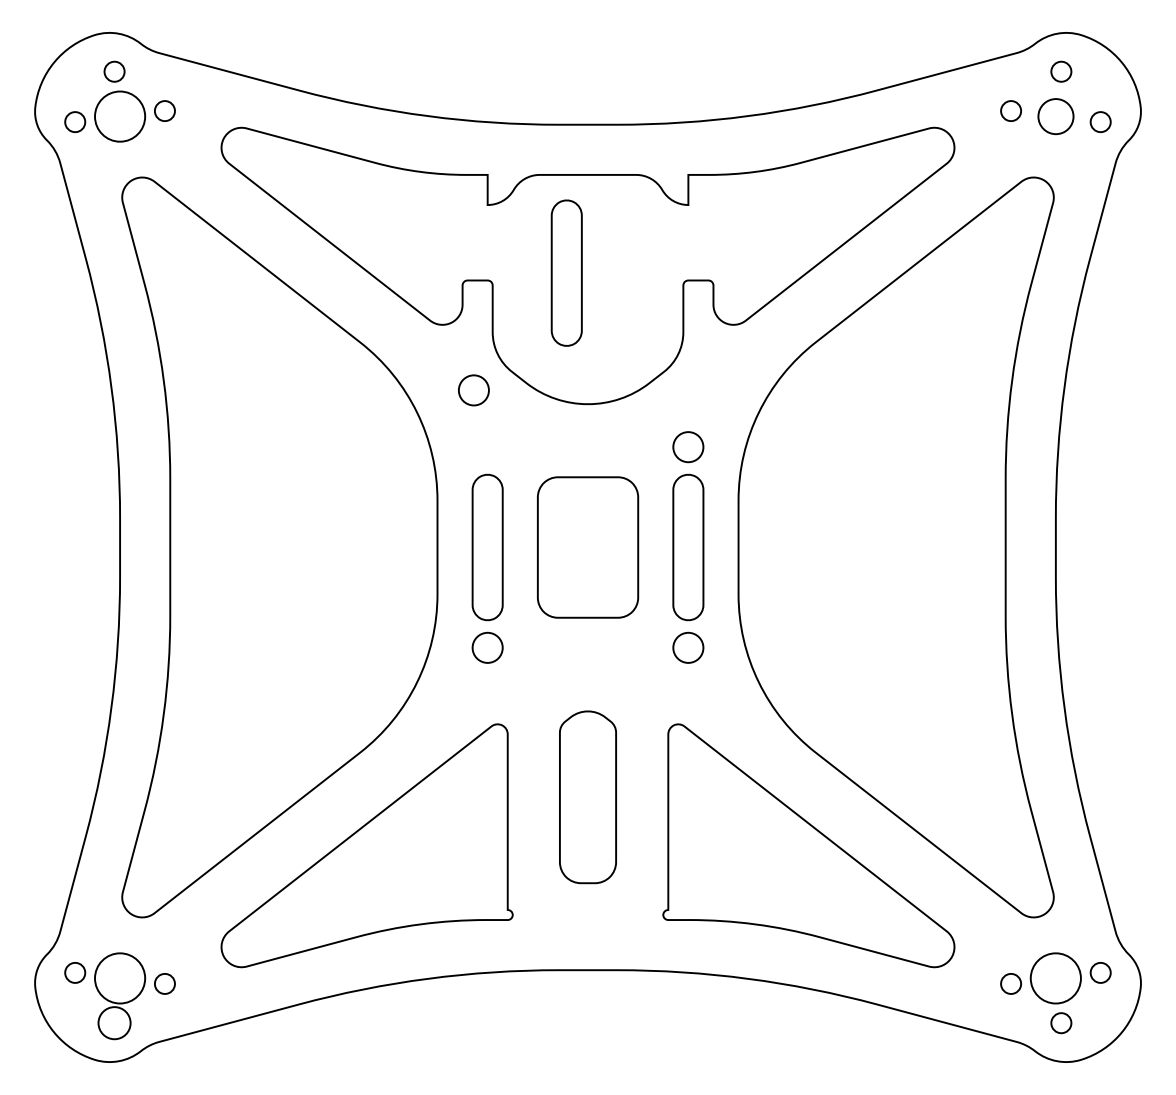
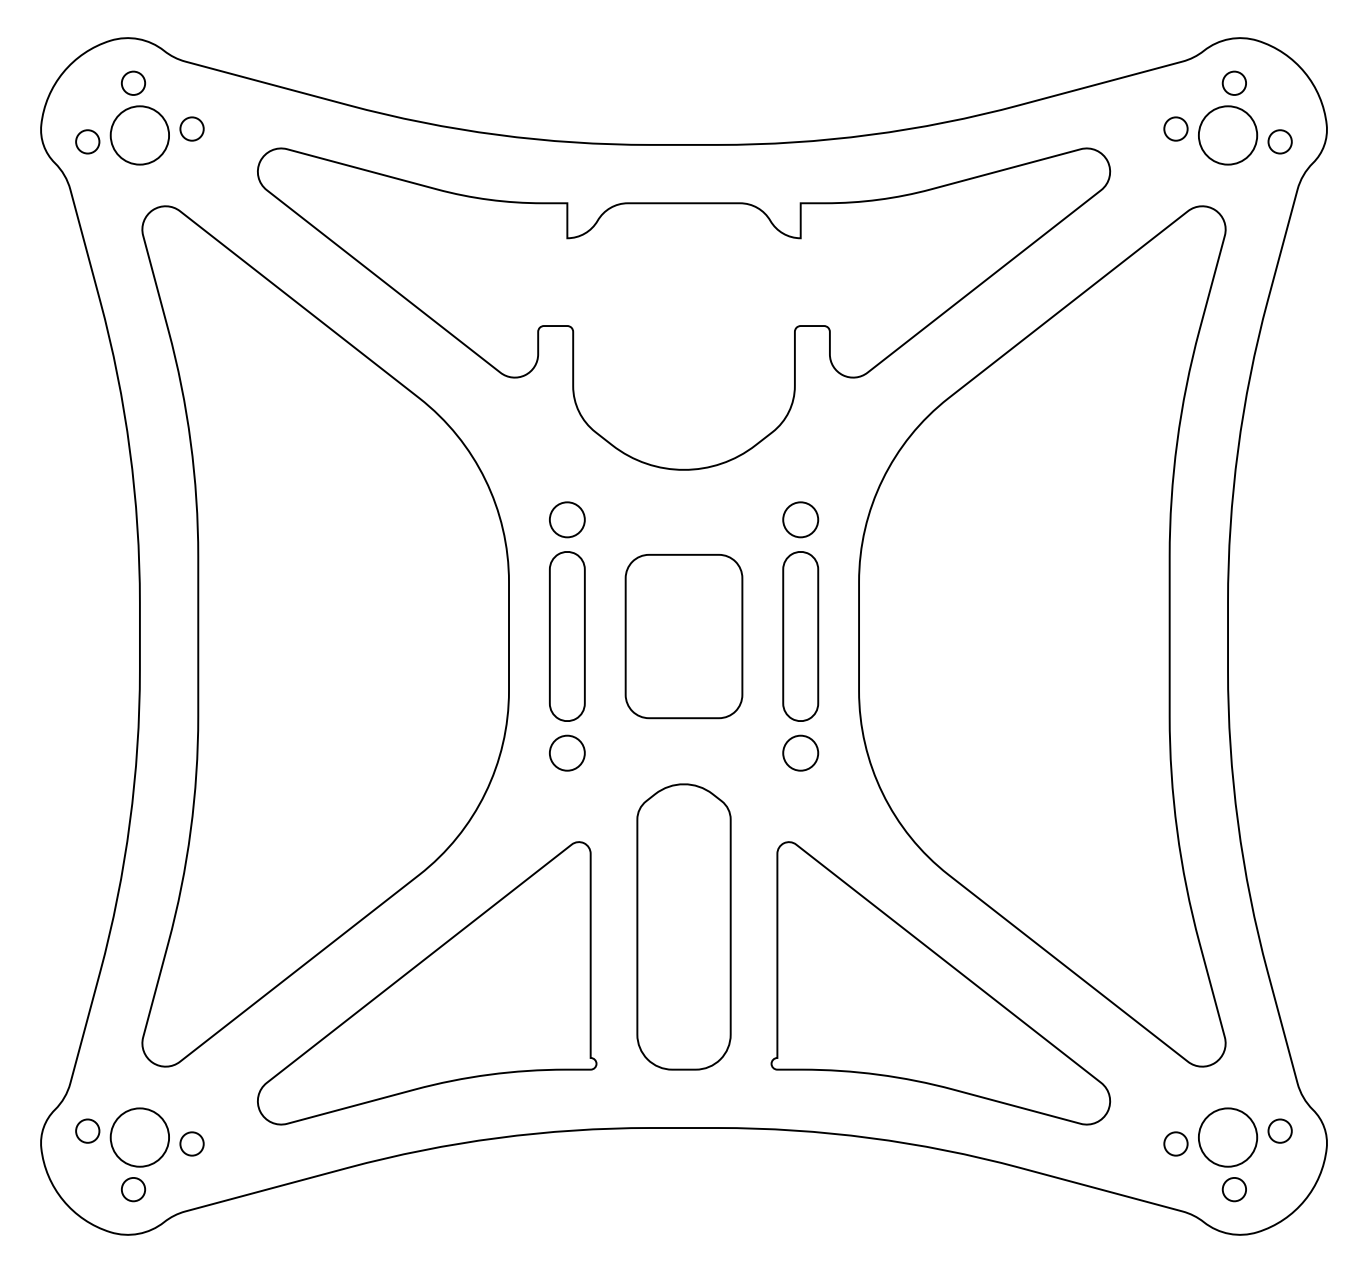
circle: (1056, 116) -> (1228, 135), size x1.43
part: (566, 273) -> (659, 317), removed
circle: (474, 390) -> (567, 519), moved
part: (587, 796) -> (683, 926), size x1.43
circle: (114, 1023) -> (133, 1189), size x0.62

